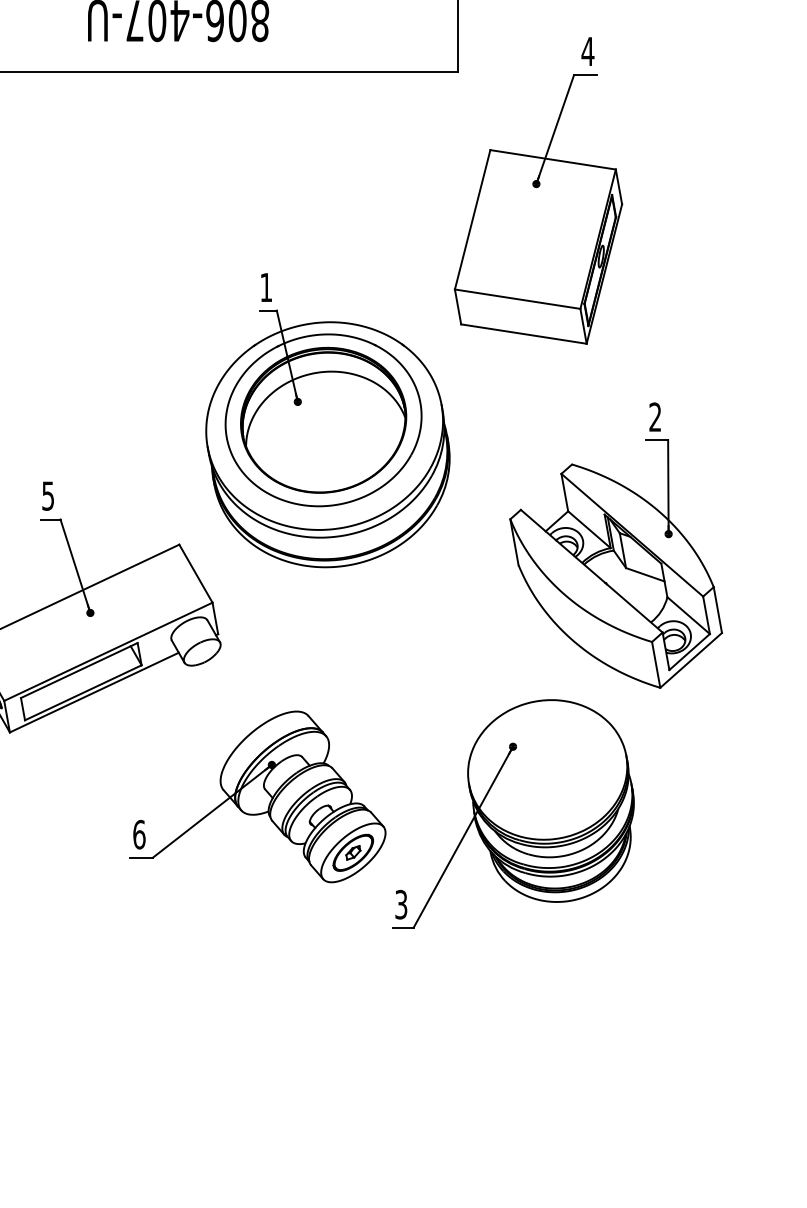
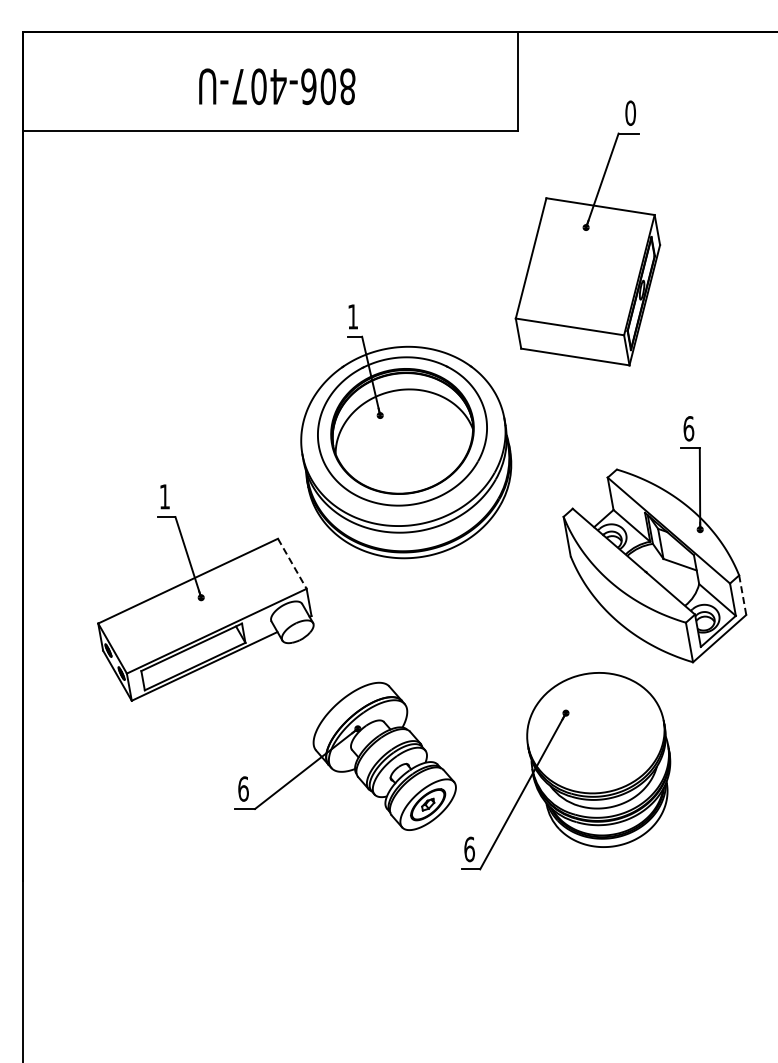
text: (587, 50) -> (630, 112), 4 -> 0
text: (655, 416) -> (688, 428), 2 -> 6
text: (47, 495) -> (164, 496), 5 -> 1
line: (196, 573) -> (292, 563), solid -> dashed
line: (717, 610) -> (742, 595), solid -> dashed
text: (401, 904) -> (469, 849), 3 -> 6

